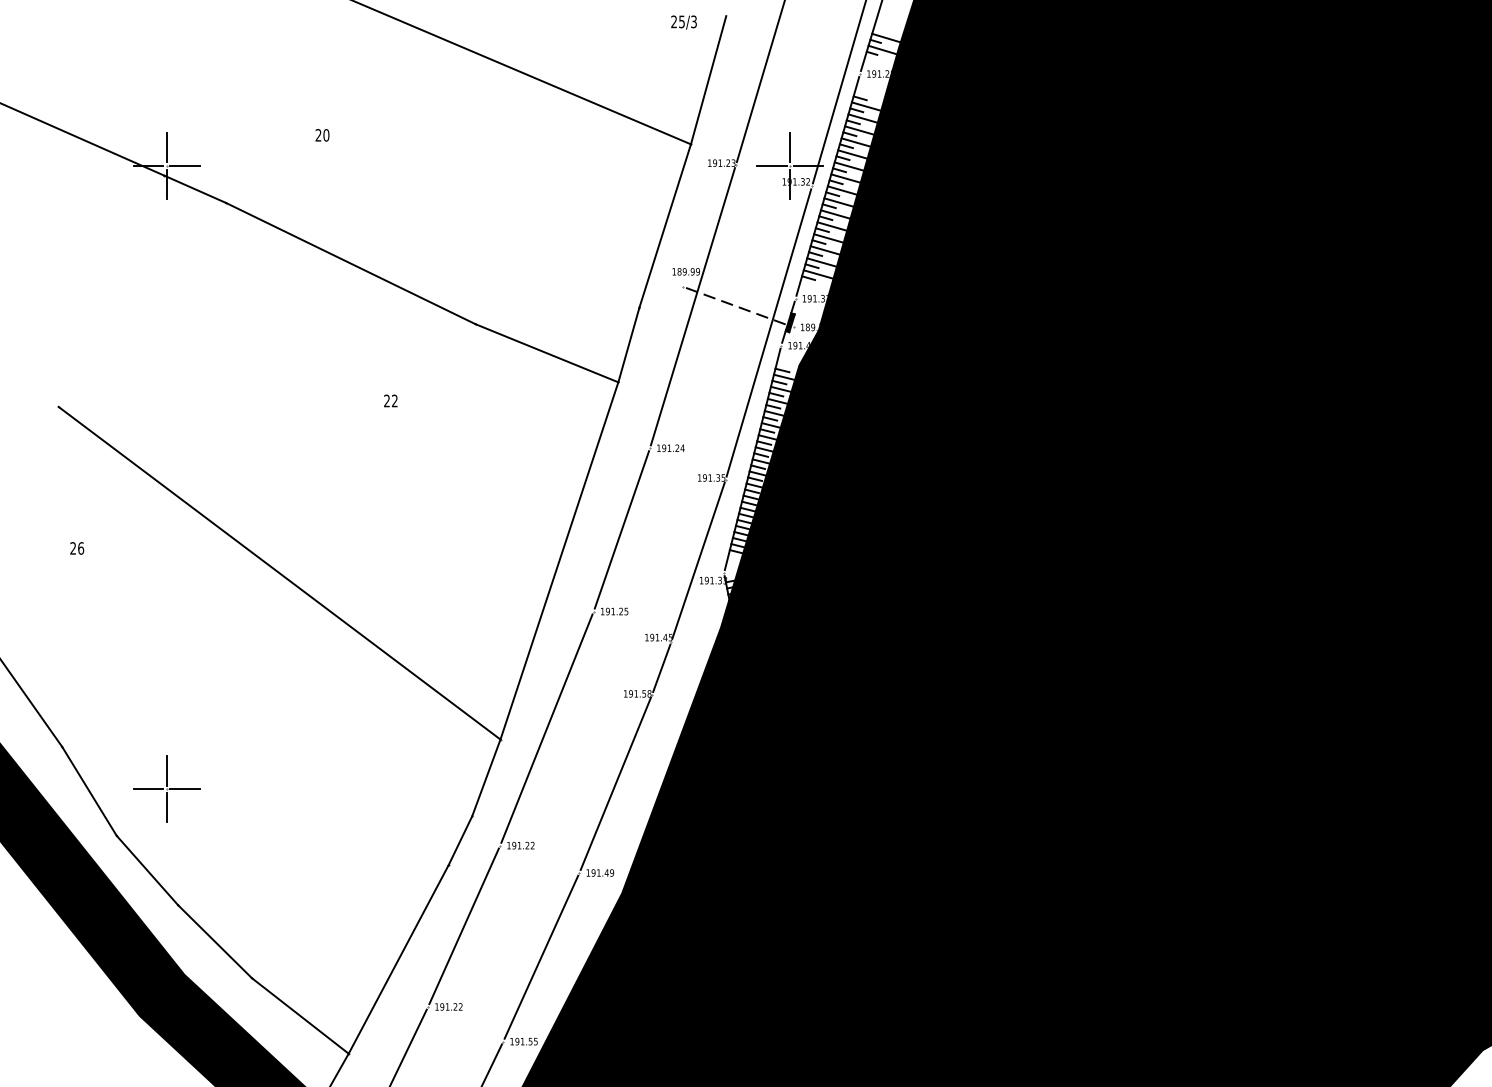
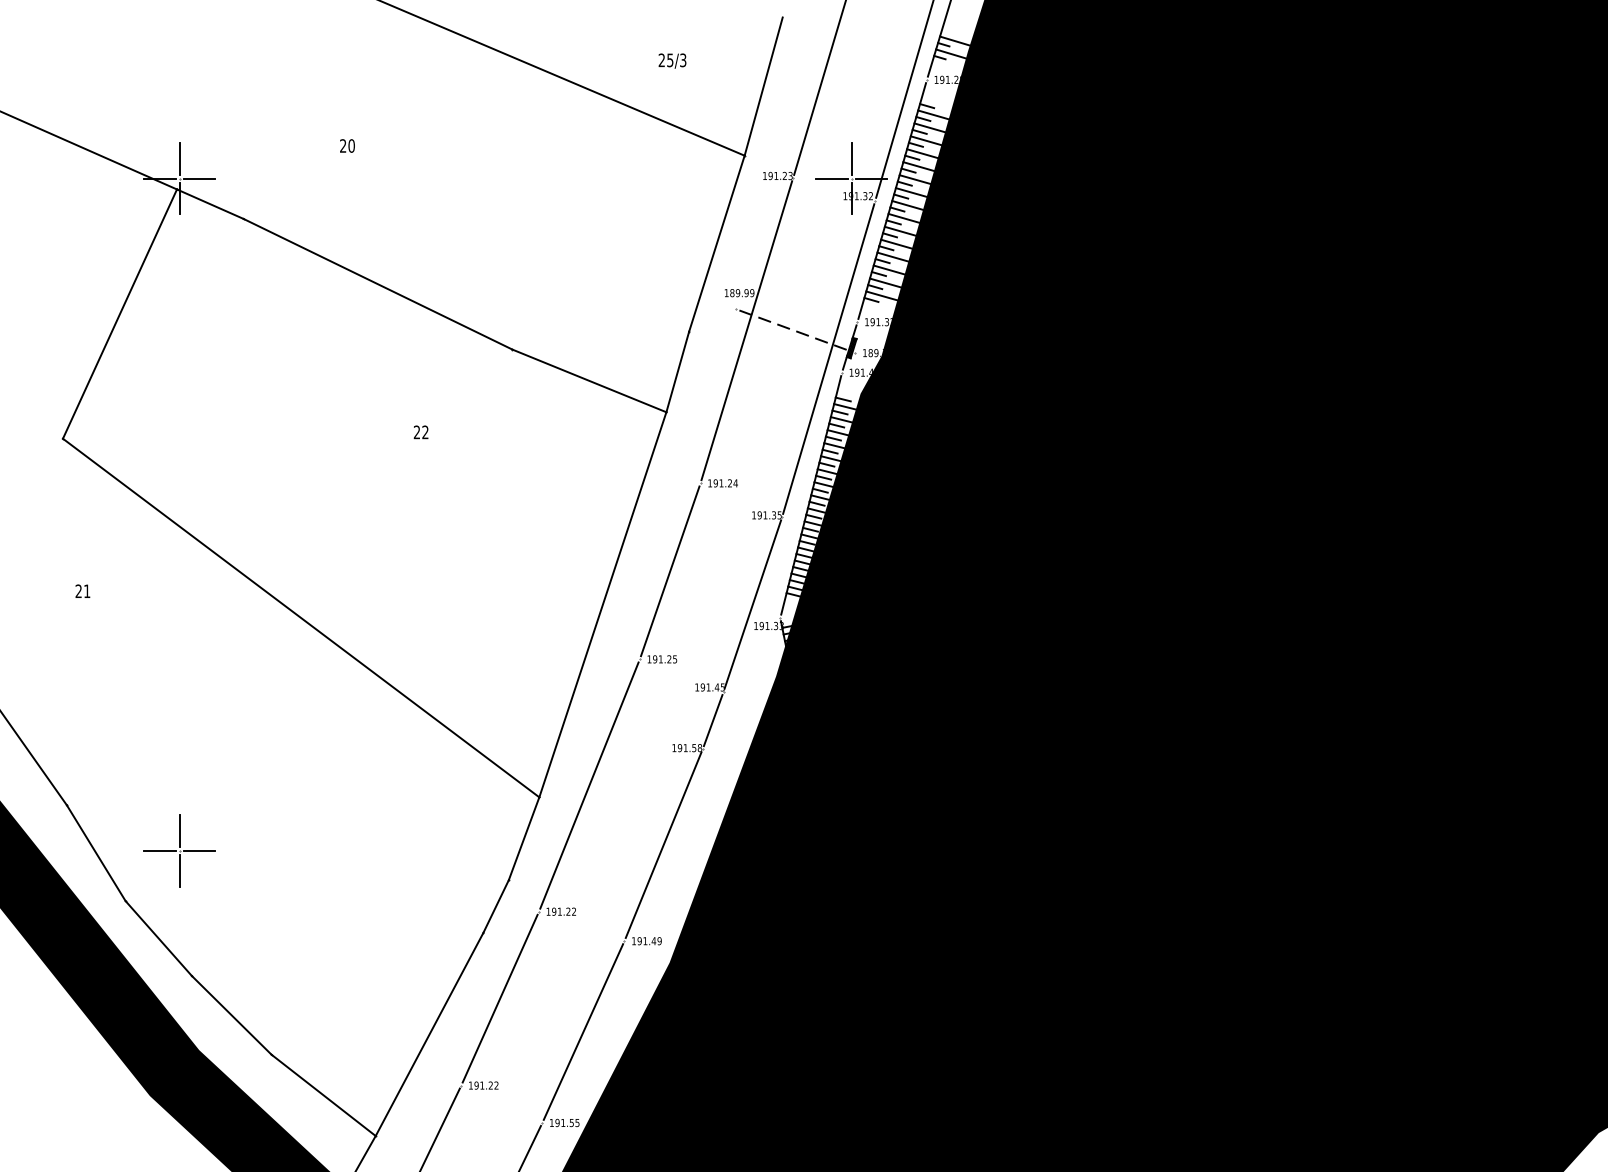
text: (683, 22) -> (671, 61), moved
line: (111, 290) -> (120, 313), added
text: (81, 548) -> (87, 591), 26 -> 21

